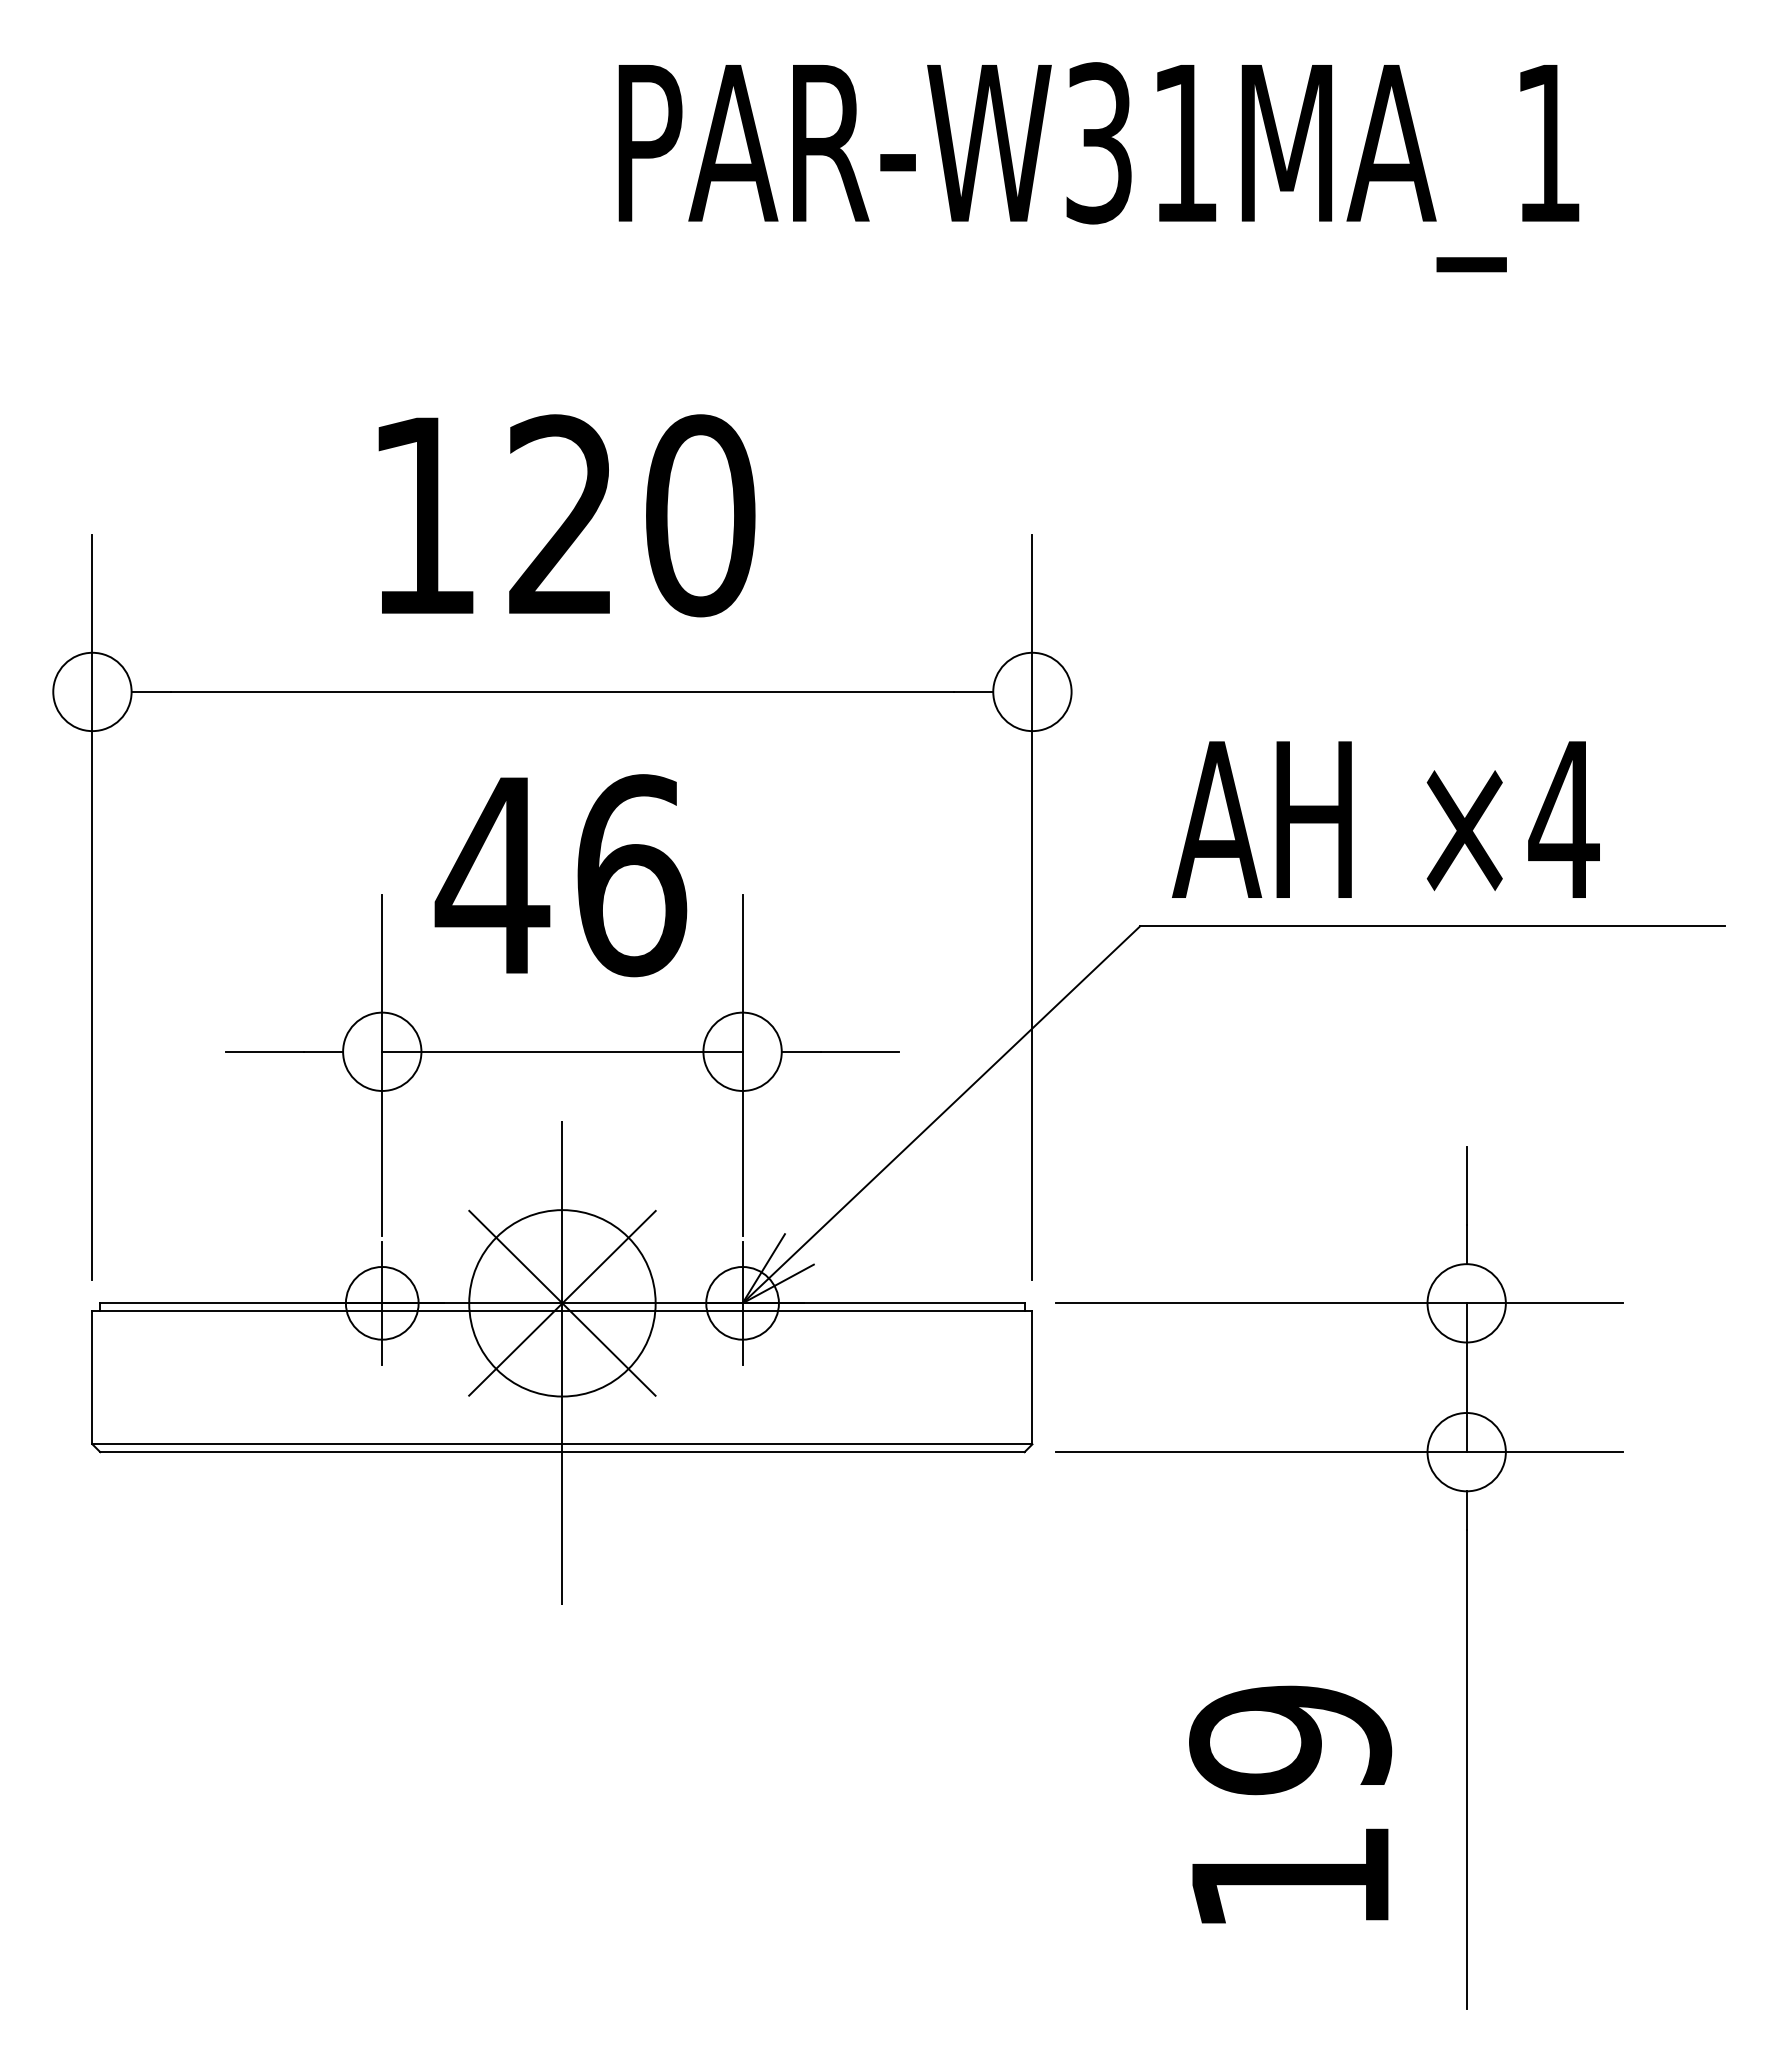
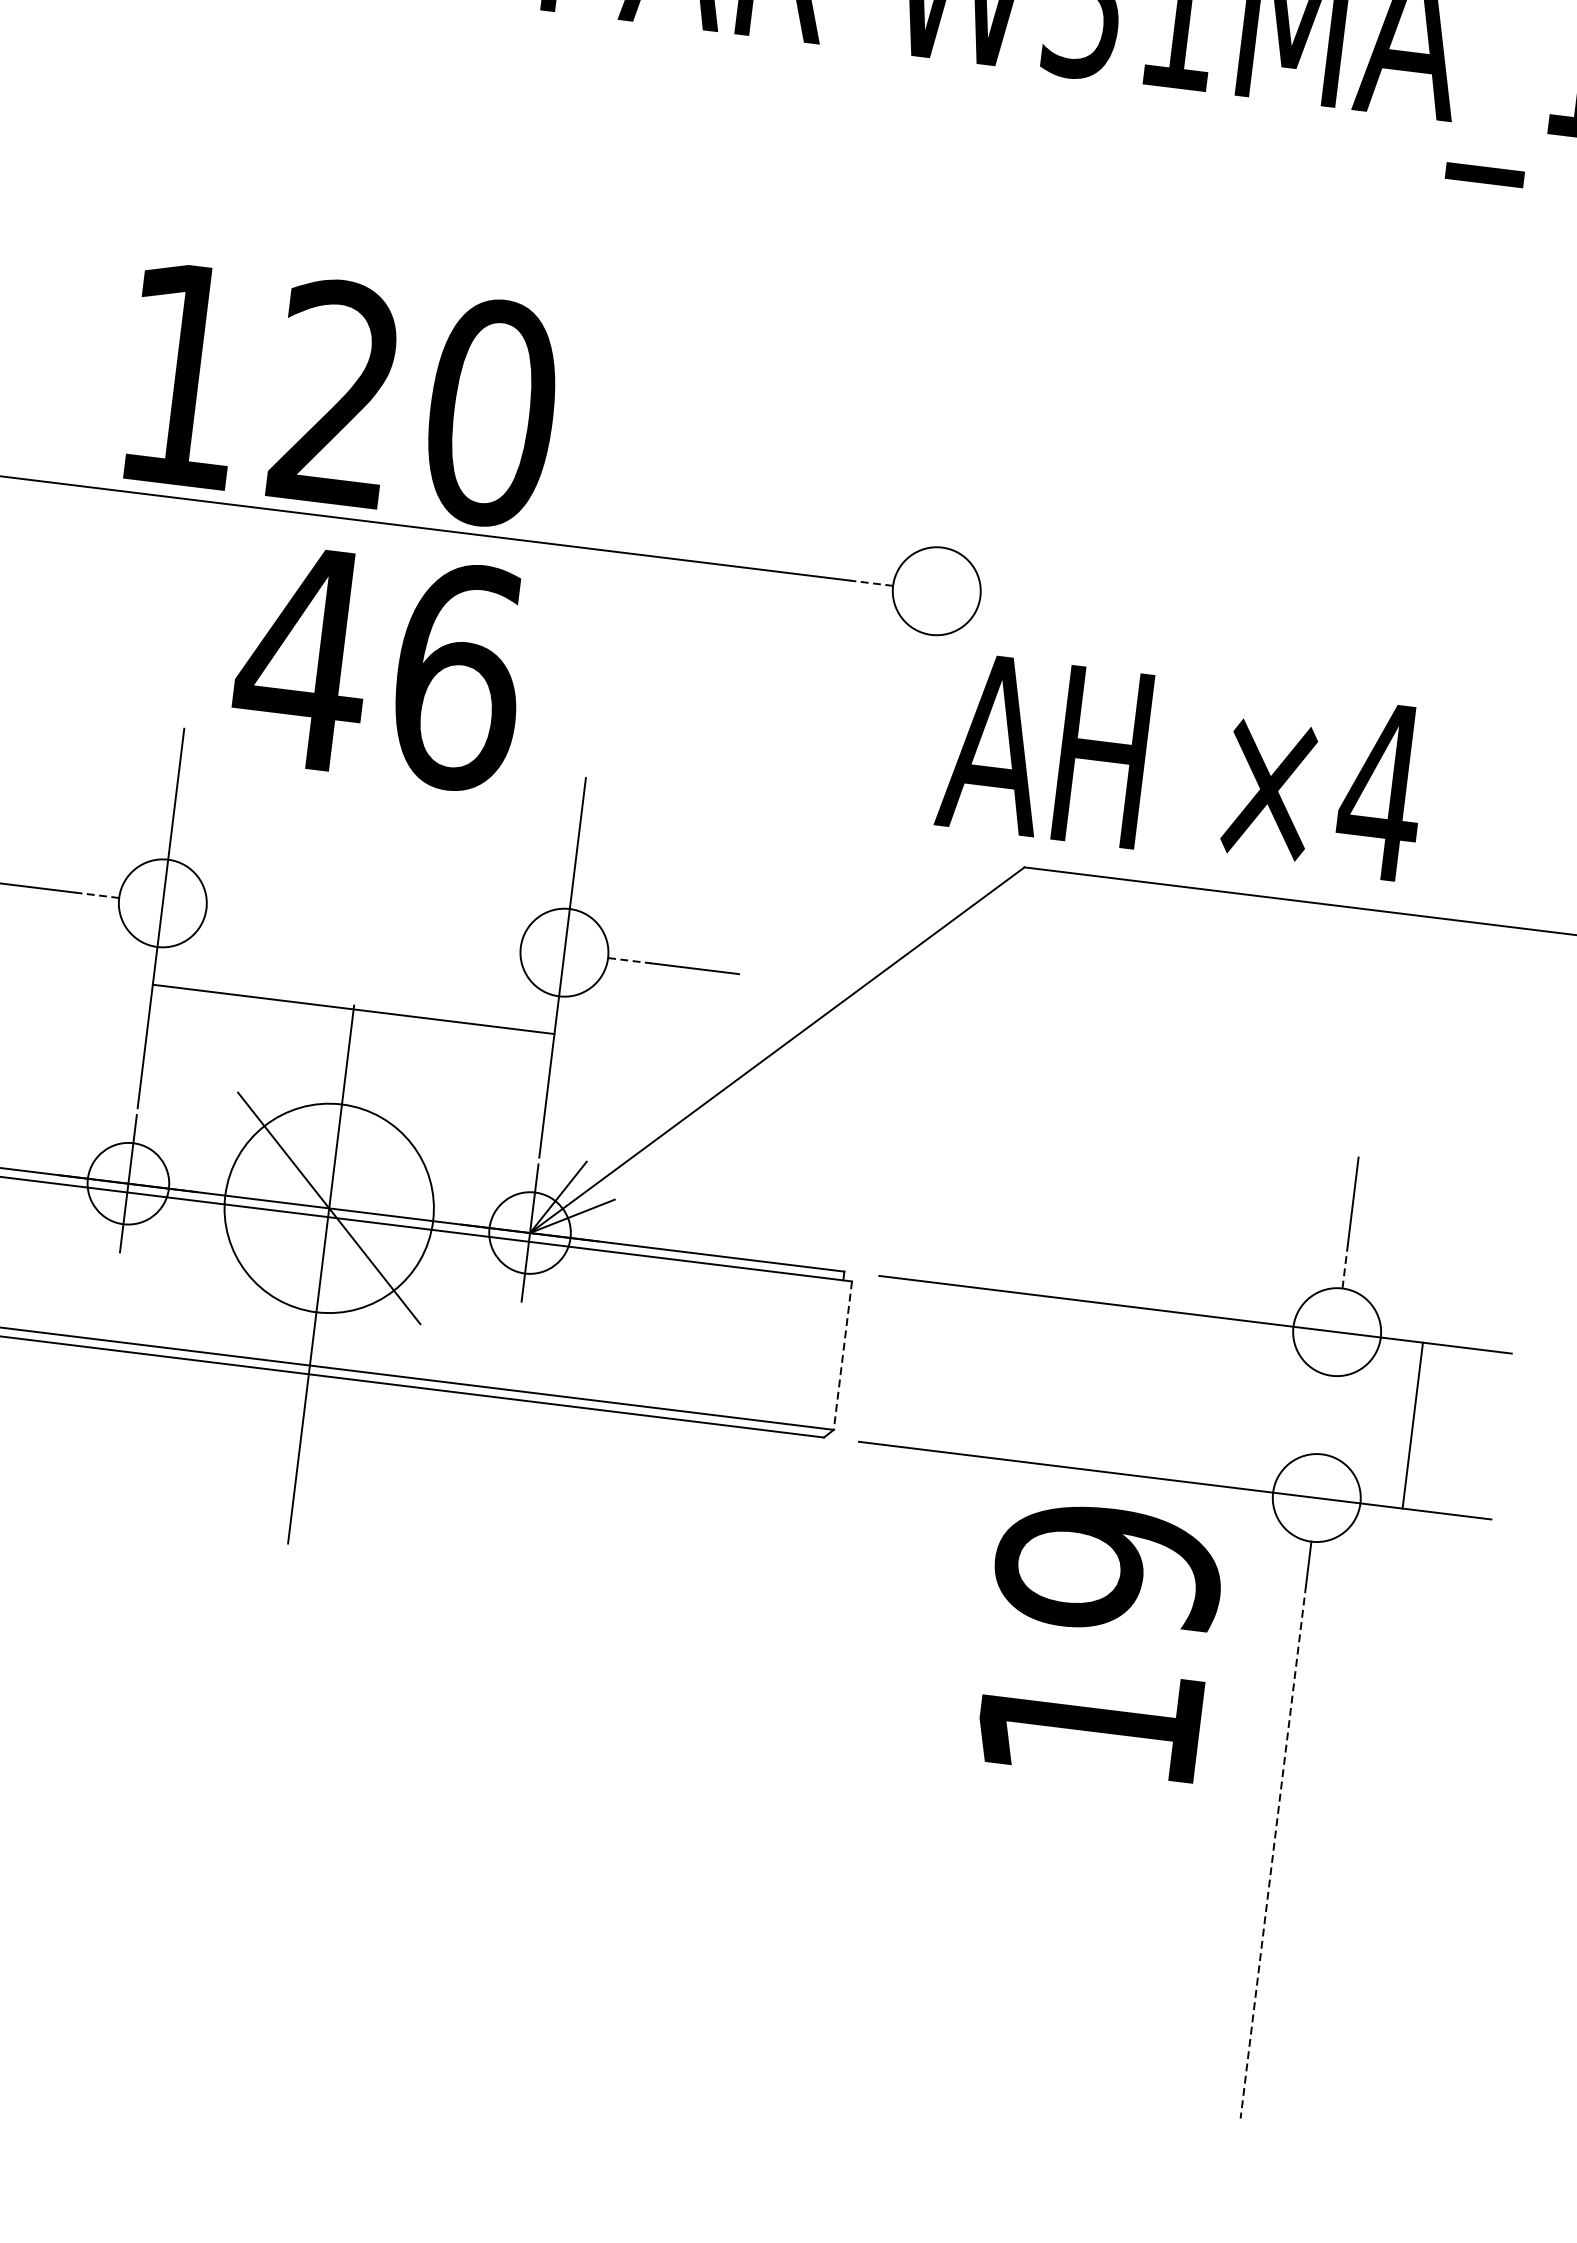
text: (566, 515) -> (342, 394), moved
line: (973, 691) -> (871, 582), solid -> dashed
text: (1385, 819) -> (1182, 766), moved
text: (560, 875) -> (378, 667), moved
line: (1032, 907) -> (907, 831), removed
line: (323, 1051) -> (97, 894), solid -> dashed
line: (562, 1051) -> (353, 1009), moved
line: (801, 1051) -> (630, 960), solid -> dashed
line: (1466, 1244) -> (1344, 1266), solid -> dashed
line: (562, 1302) -> (329, 1207), removed
line: (1032, 1377) -> (843, 1355), solid -> dashed
line: (1466, 1377) -> (1412, 1425), moved
line: (1466, 1770) -> (1272, 1852), solid -> dashed
text: (1290, 1804) -> (1099, 1641), moved

